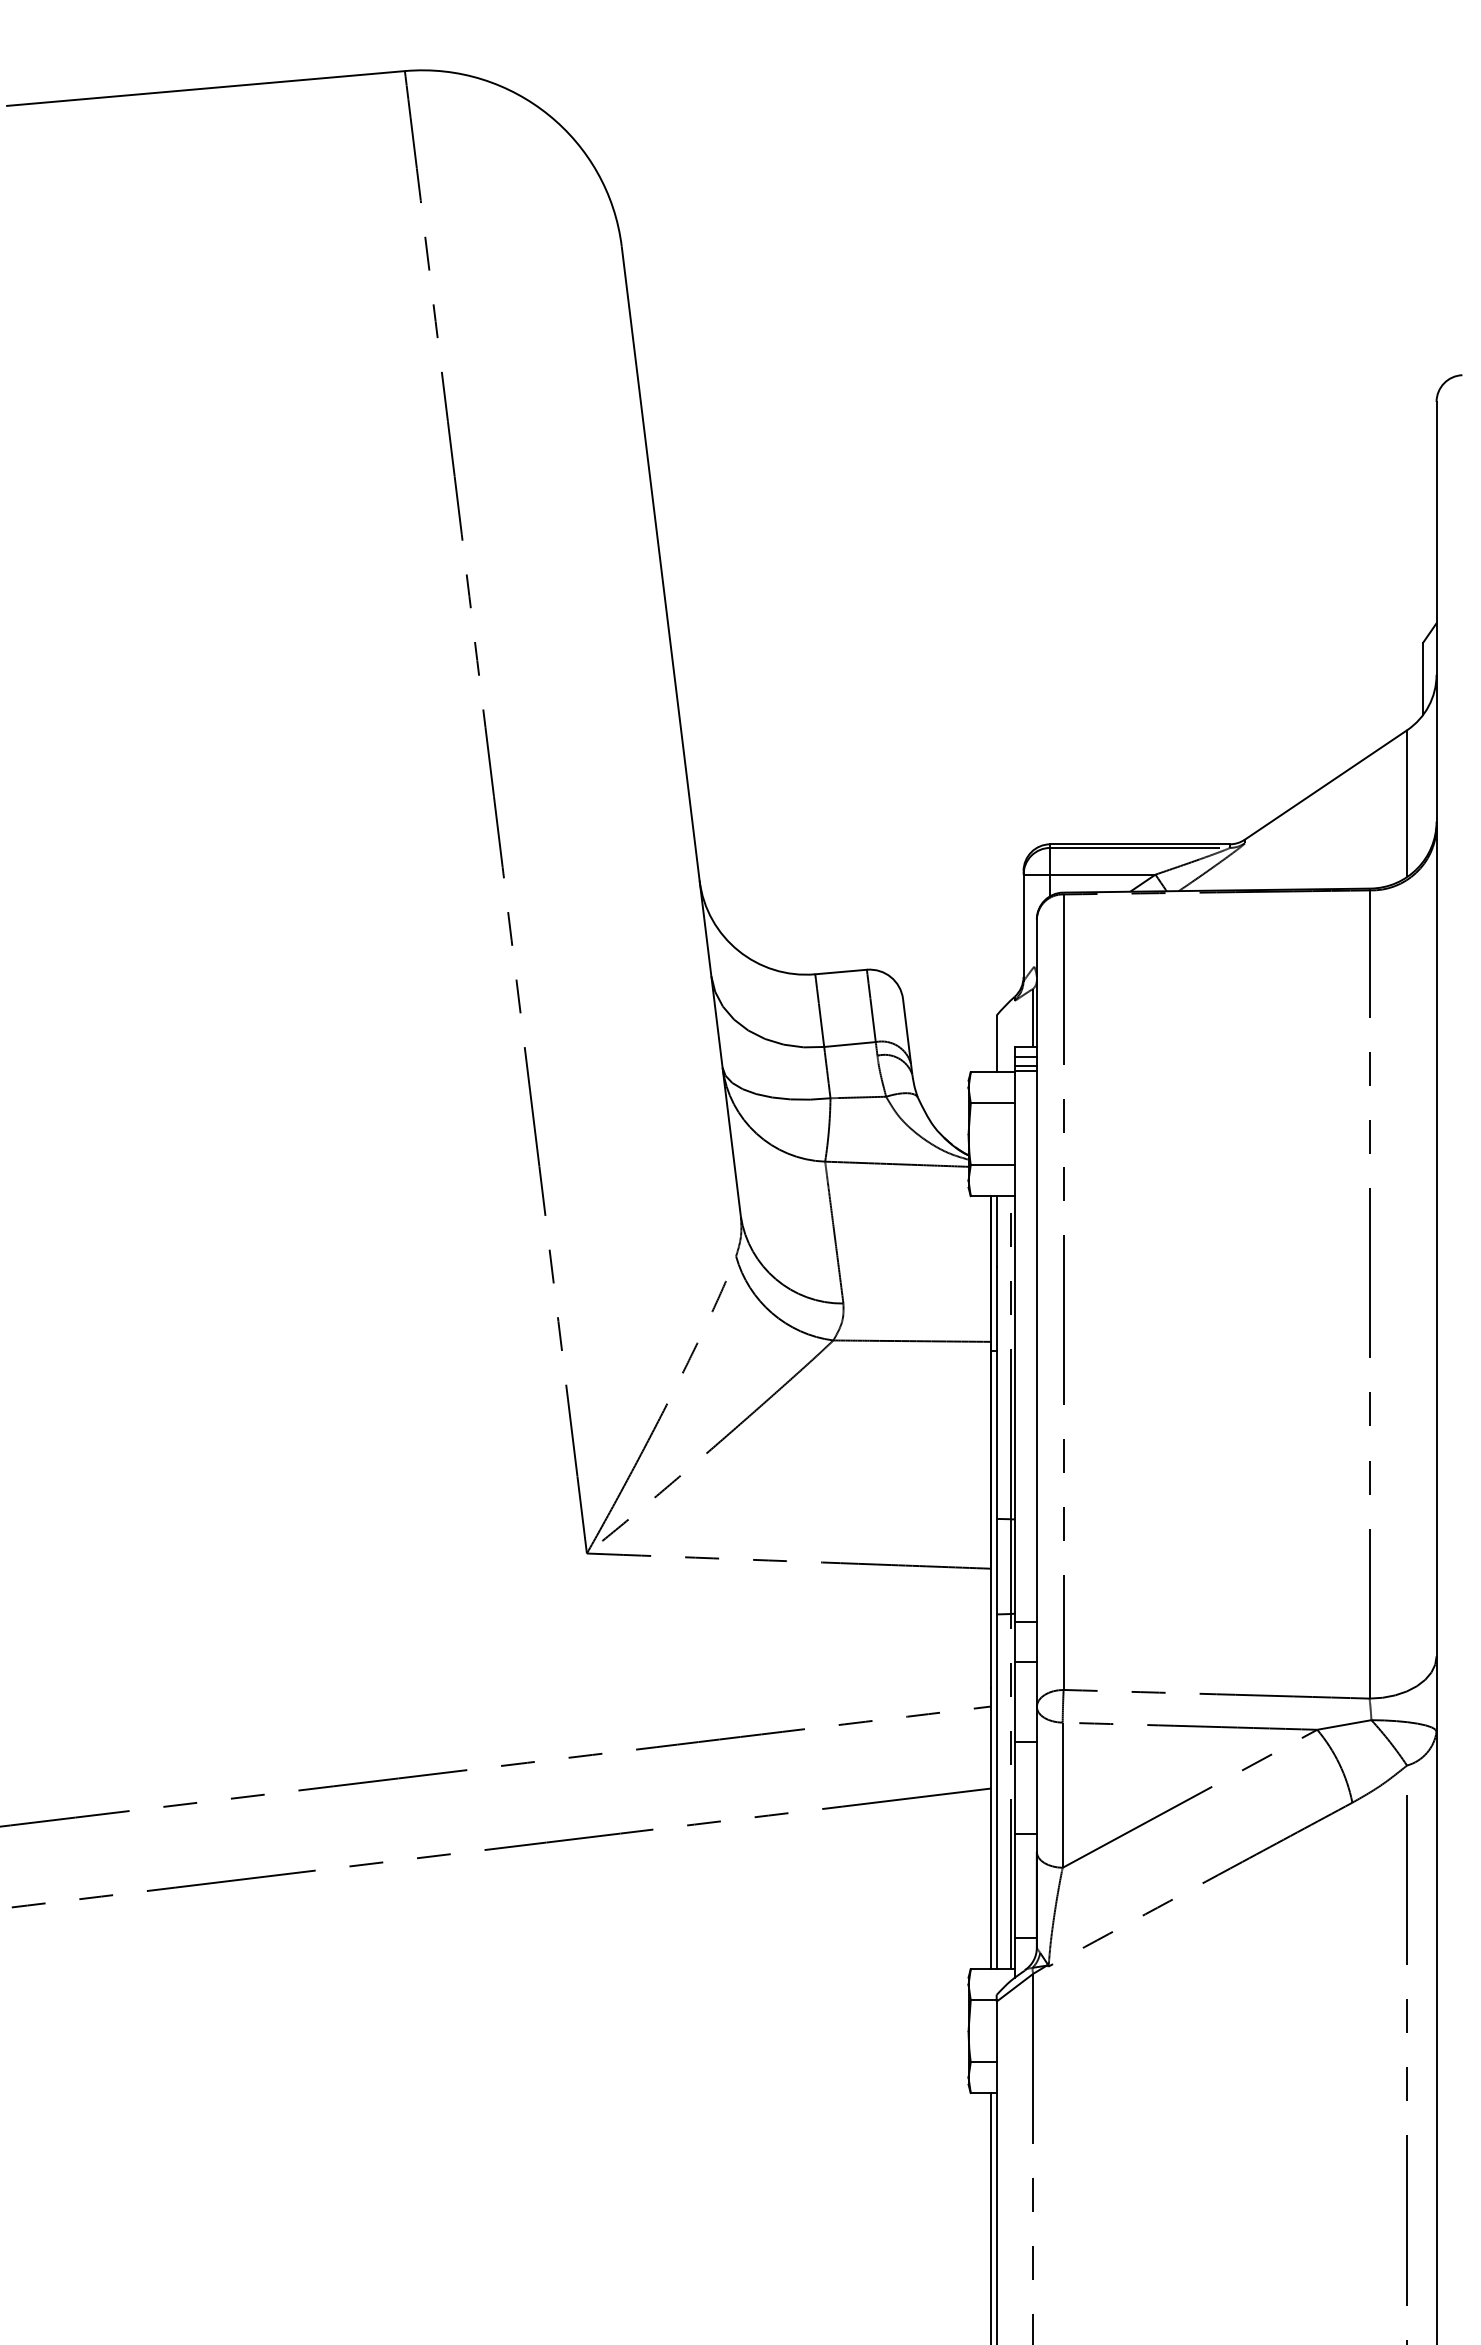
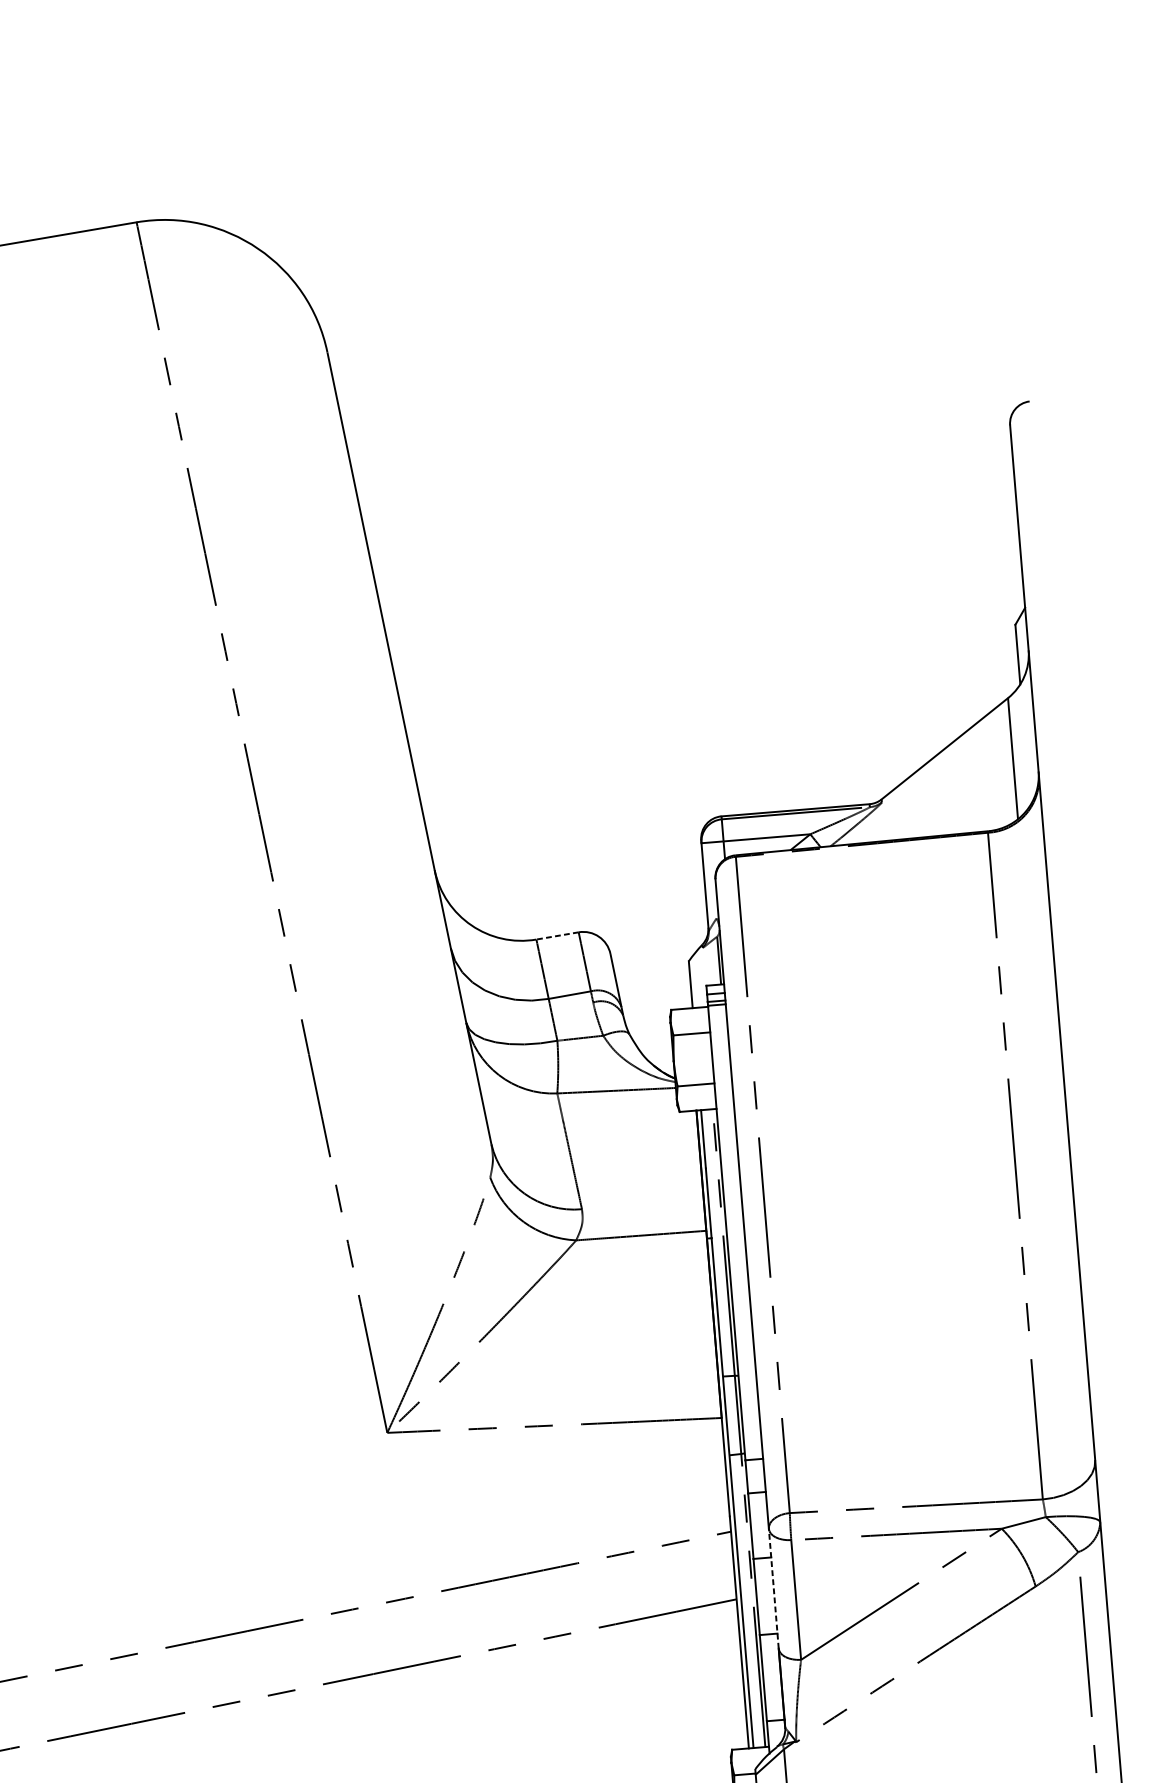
line: (841, 972) -> (557, 936), solid -> dashed
line: (1036, 1779) -> (773, 1588), solid -> dashed

